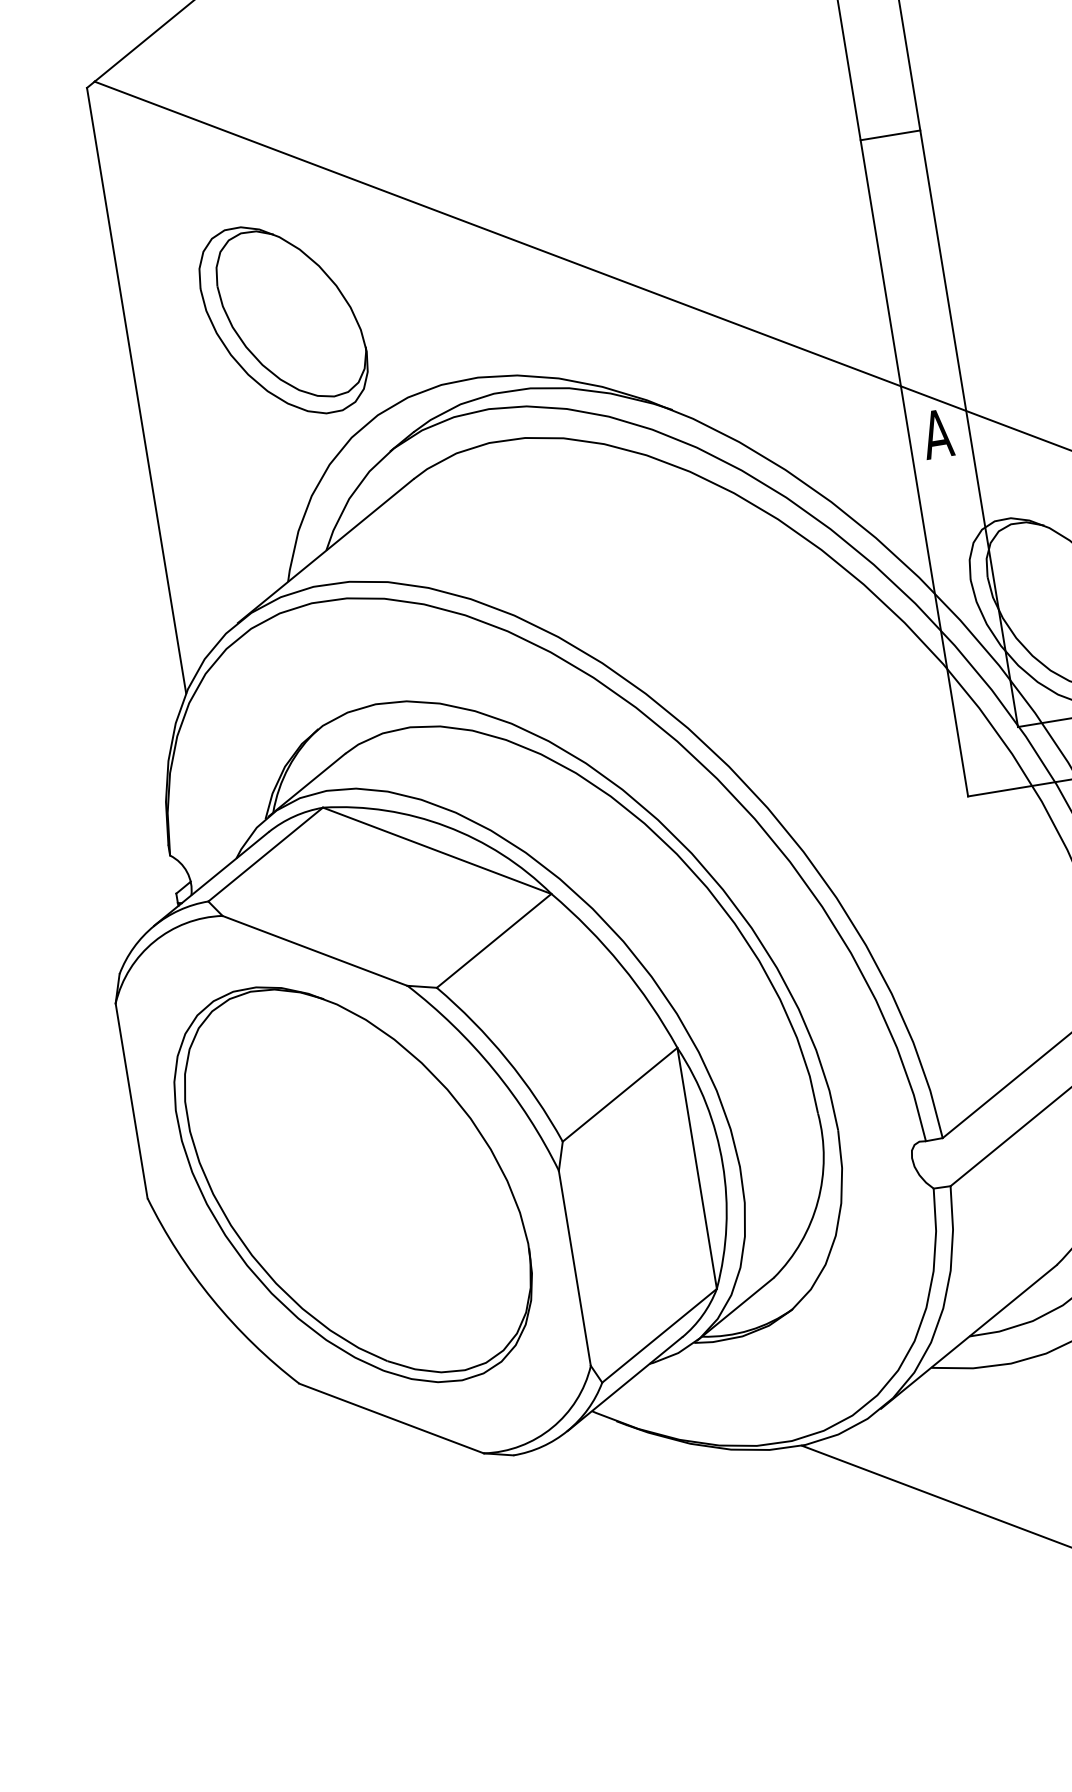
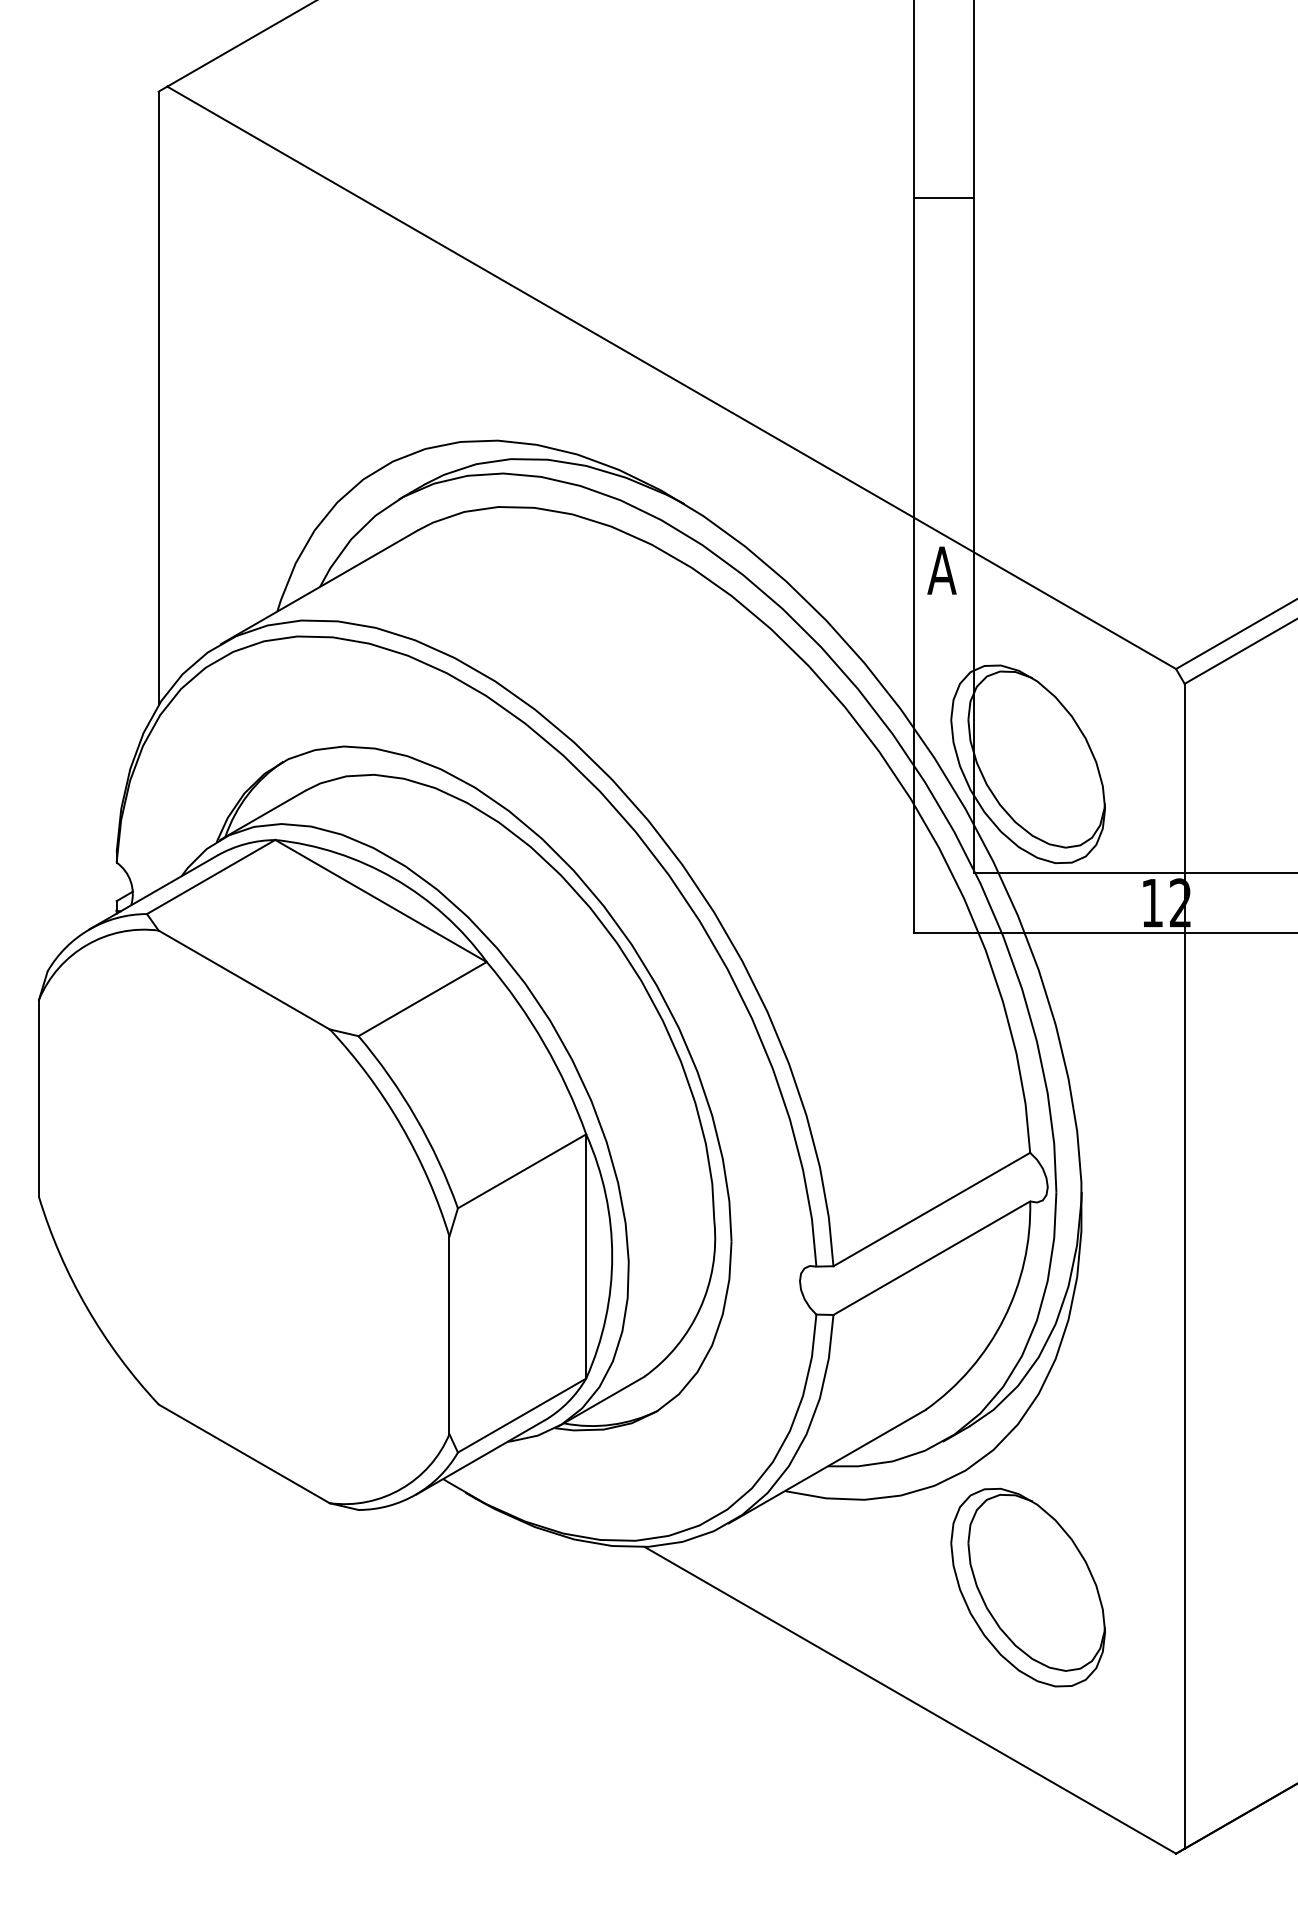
line: (890, 135) -> (943, 198), moved
part: (282, 320) -> (314, 352), removed
part: (353, 1184) -> (244, 1216), removed

